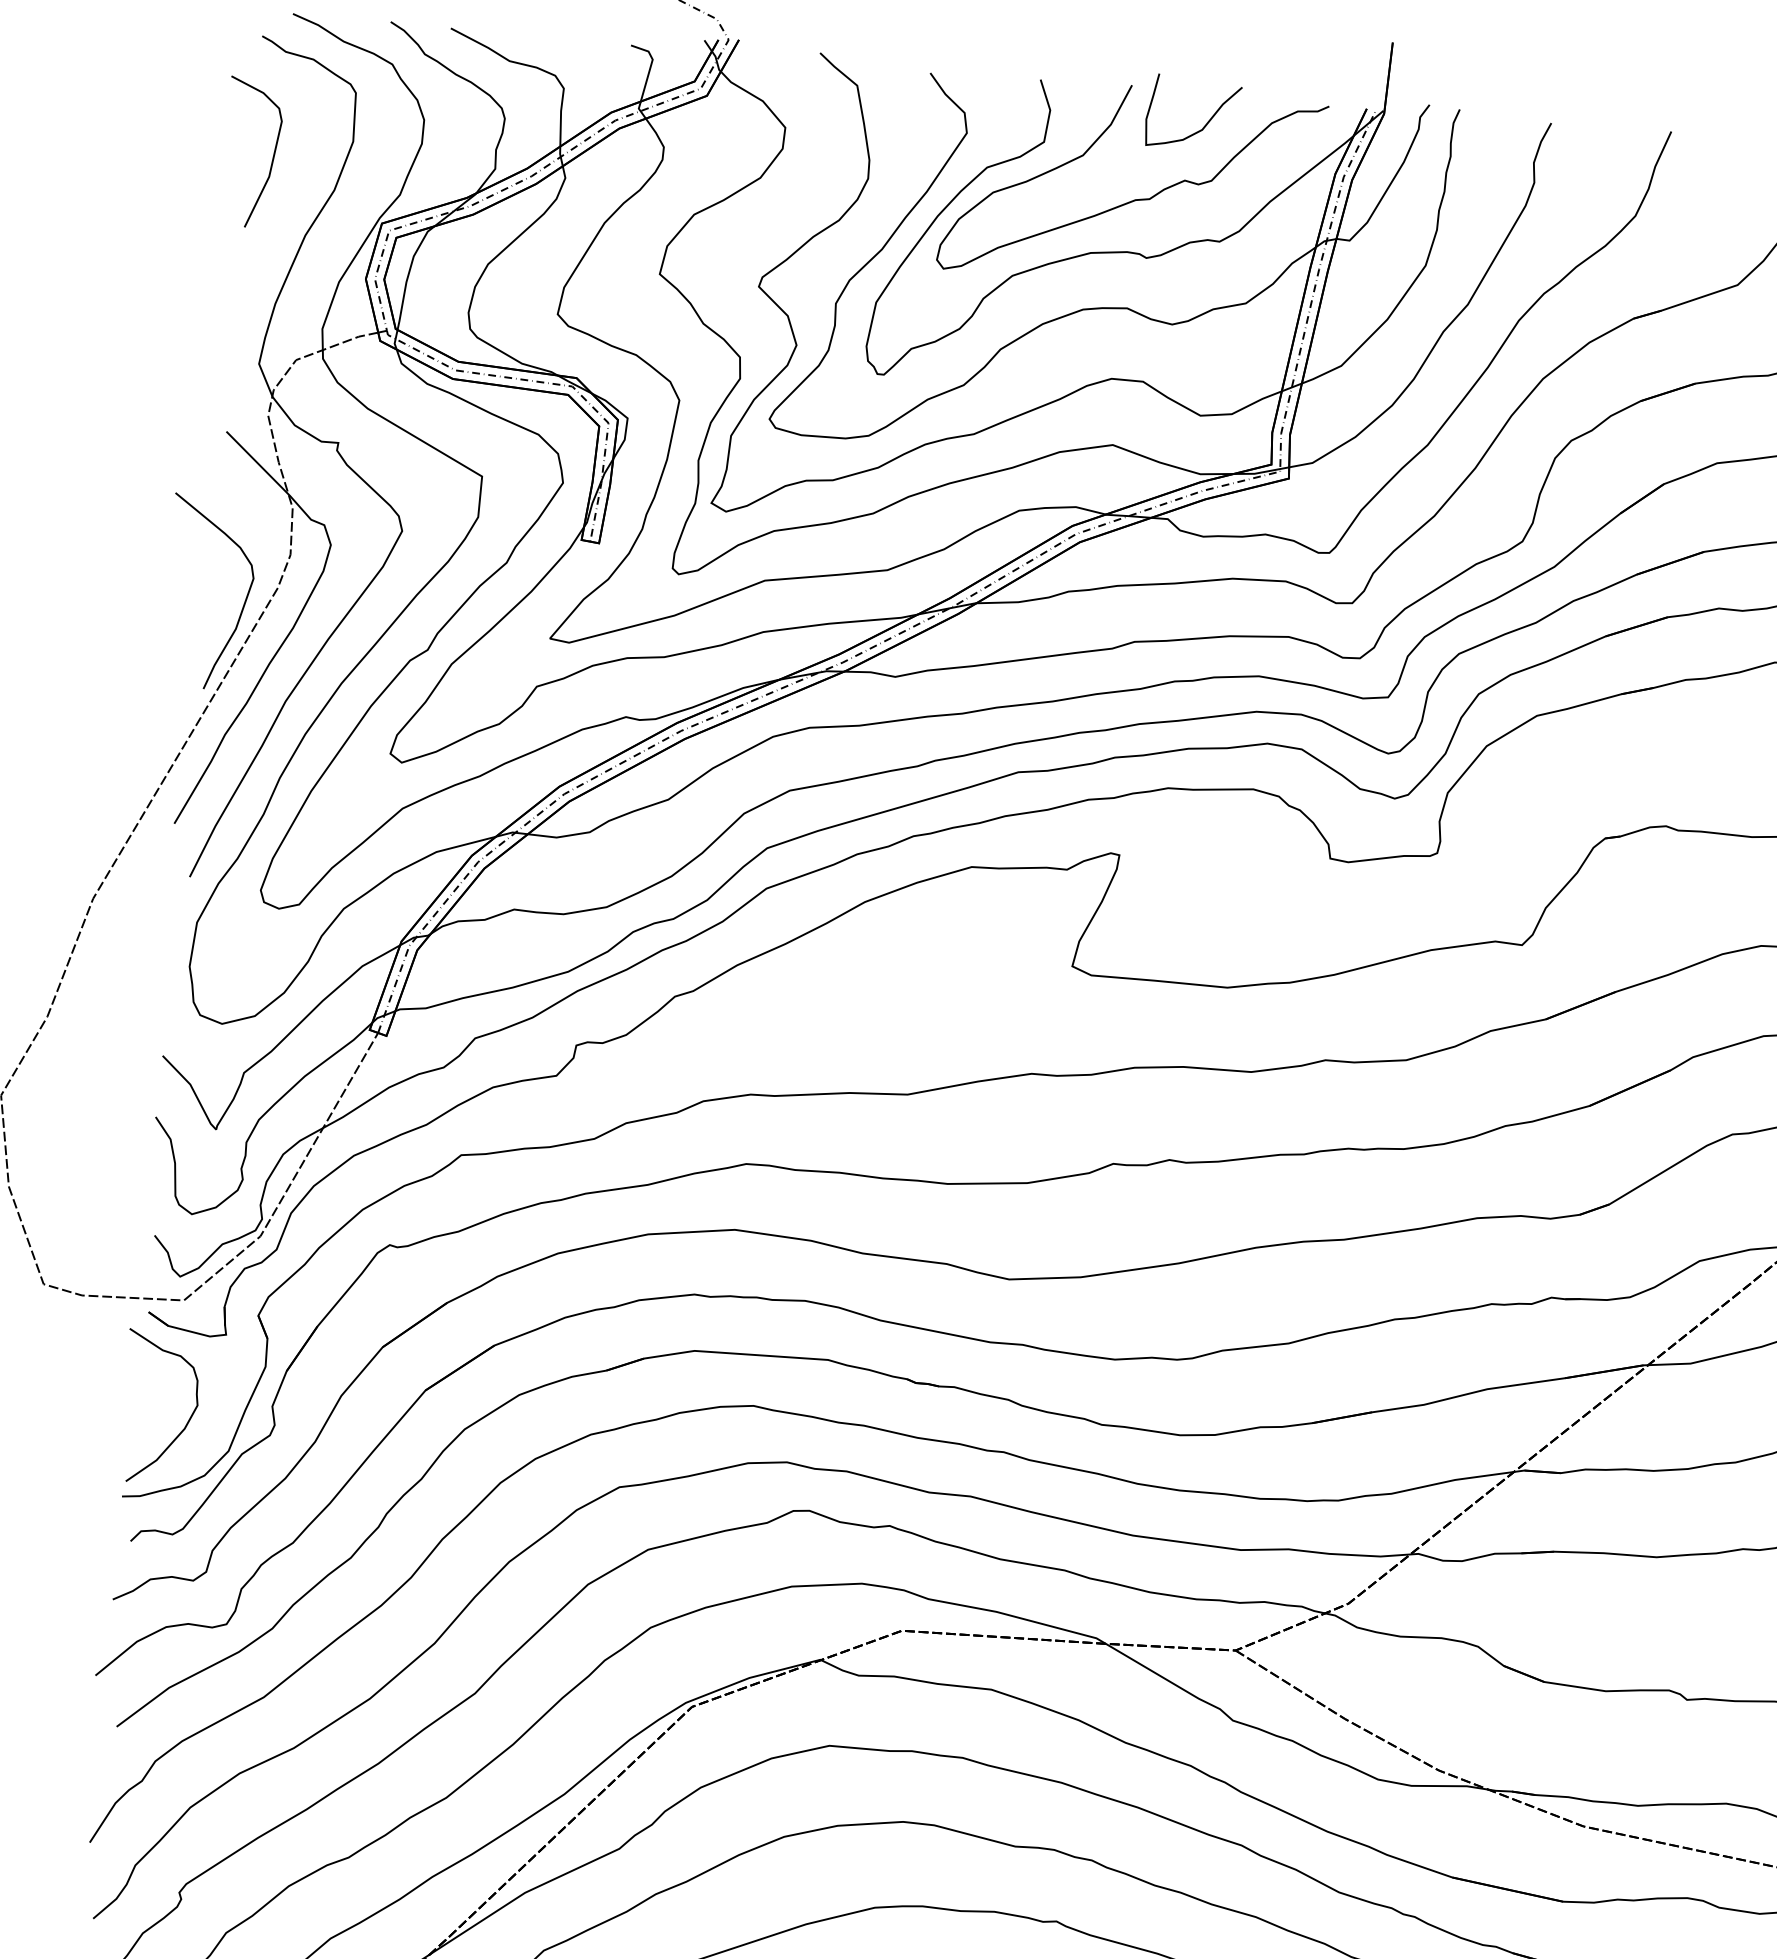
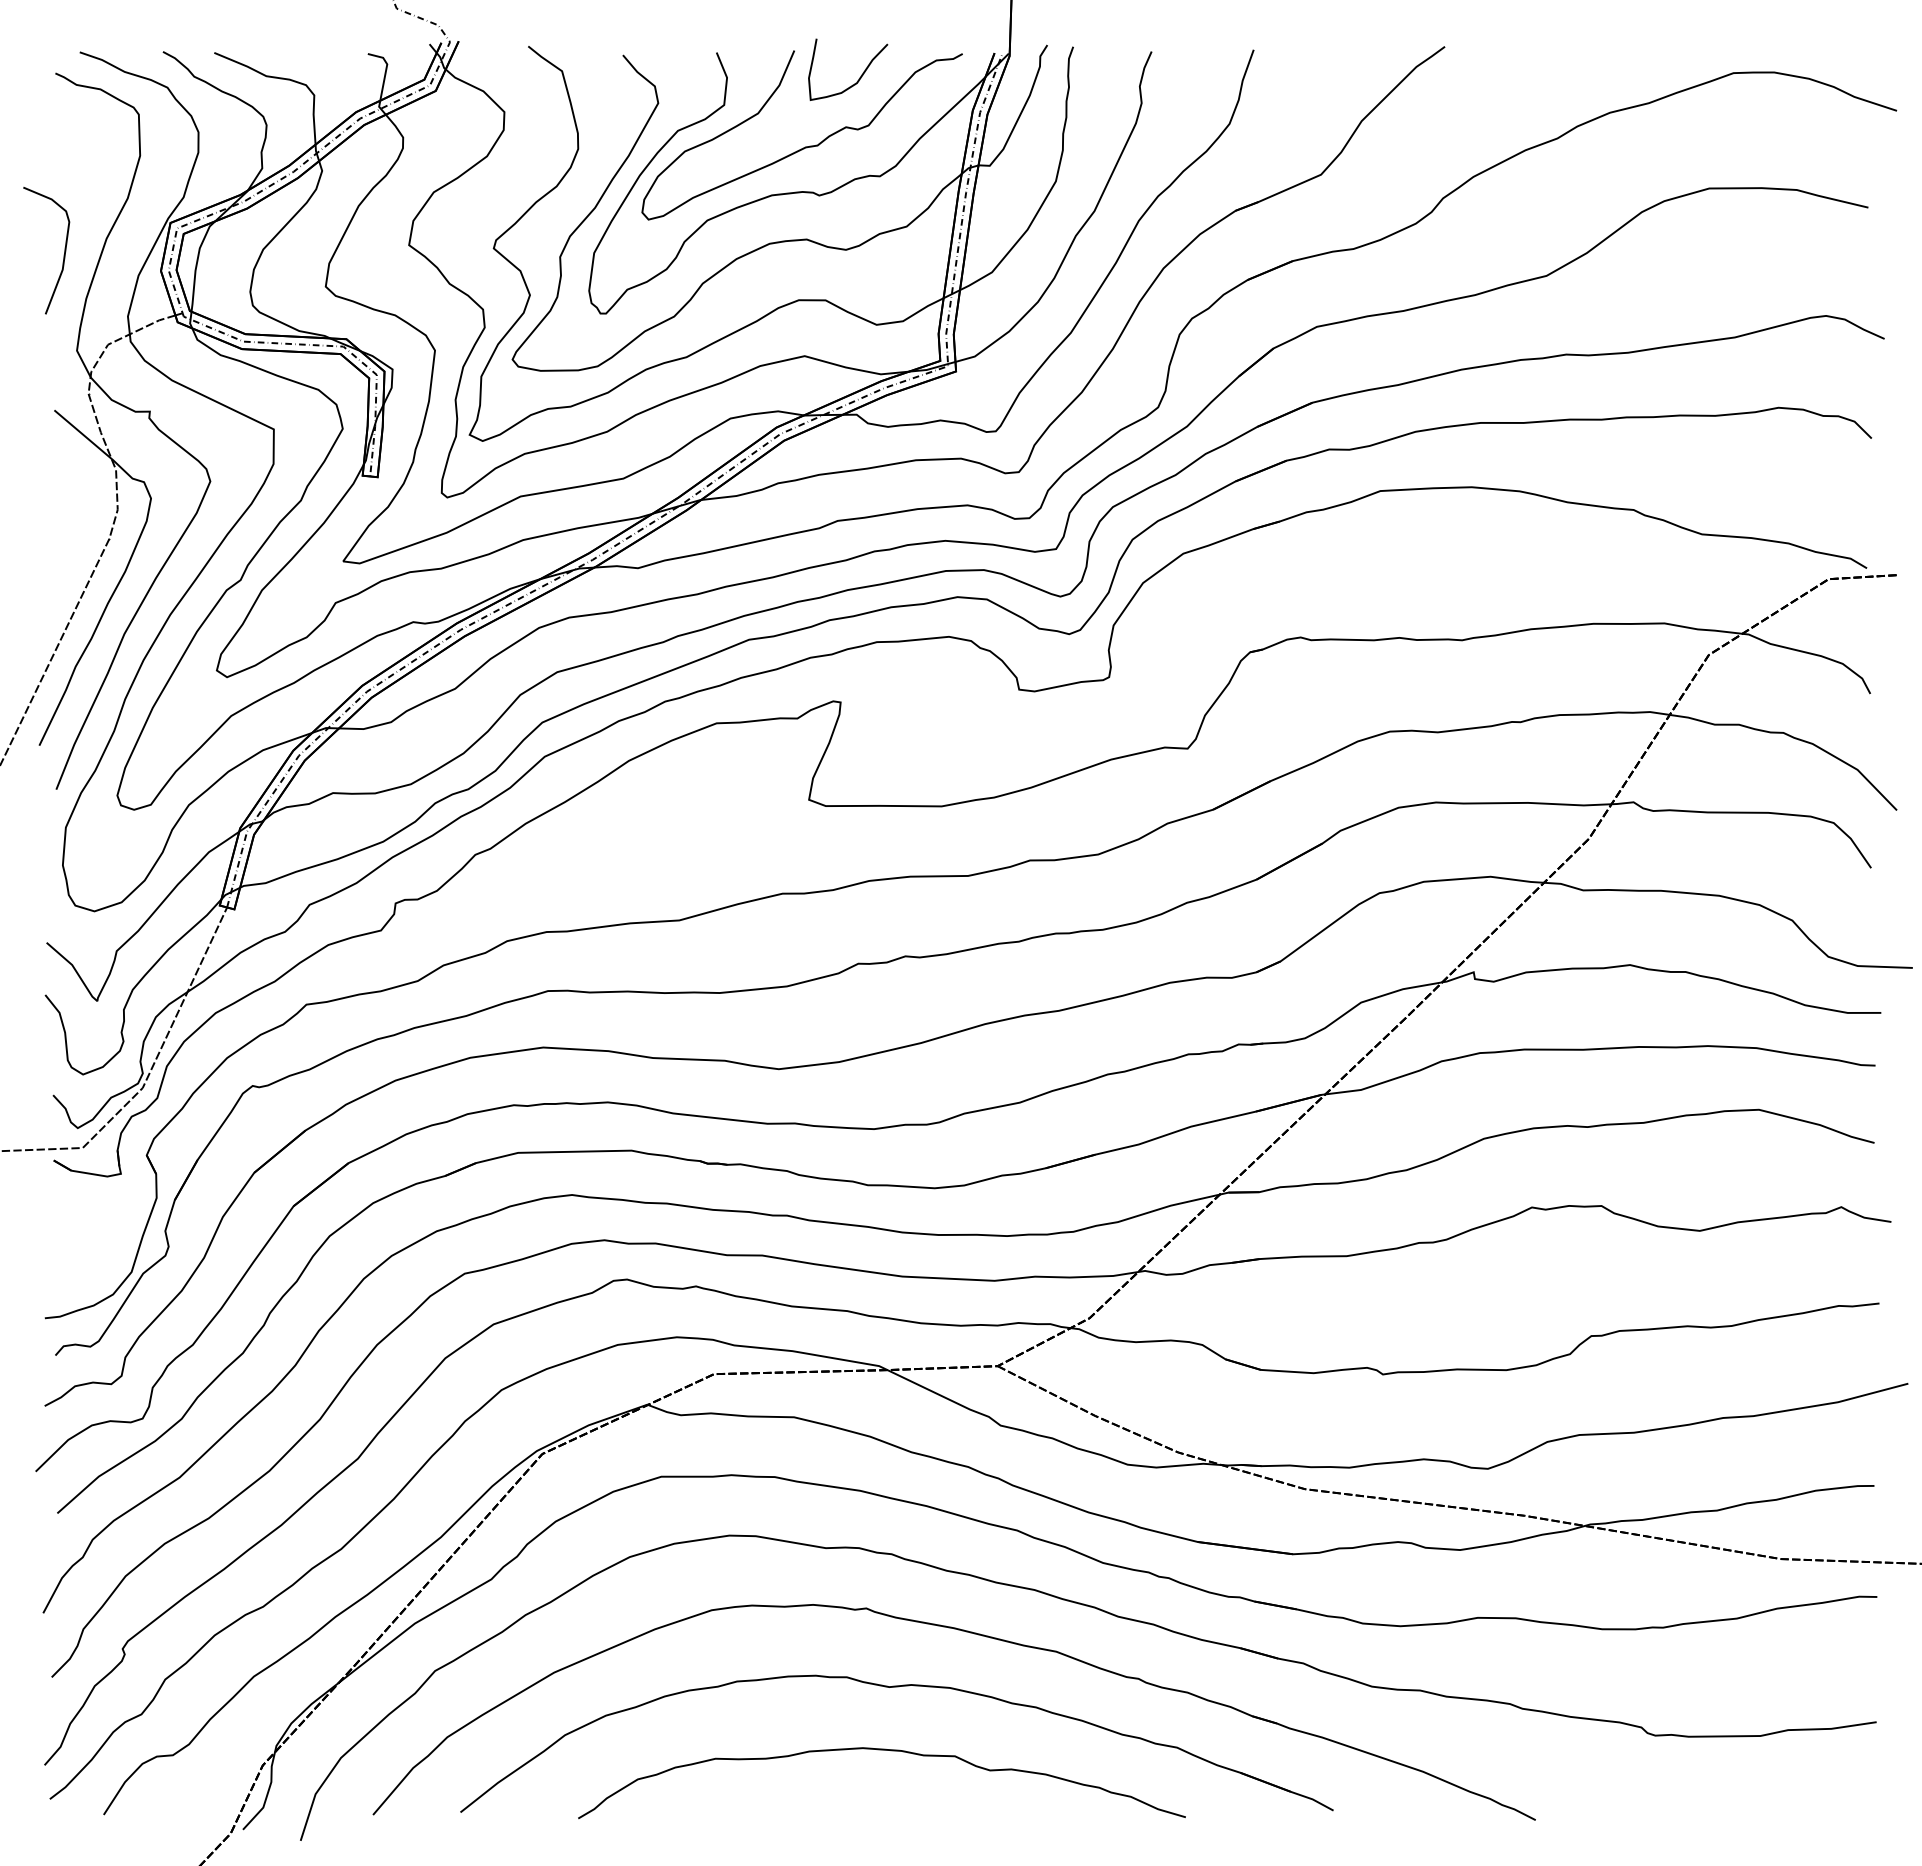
curve: (271, 158) -> (63, 254), moved
curve: (243, 603) -> (81, 554), removed
curve: (187, 1420) -> (94, 1249), removed

